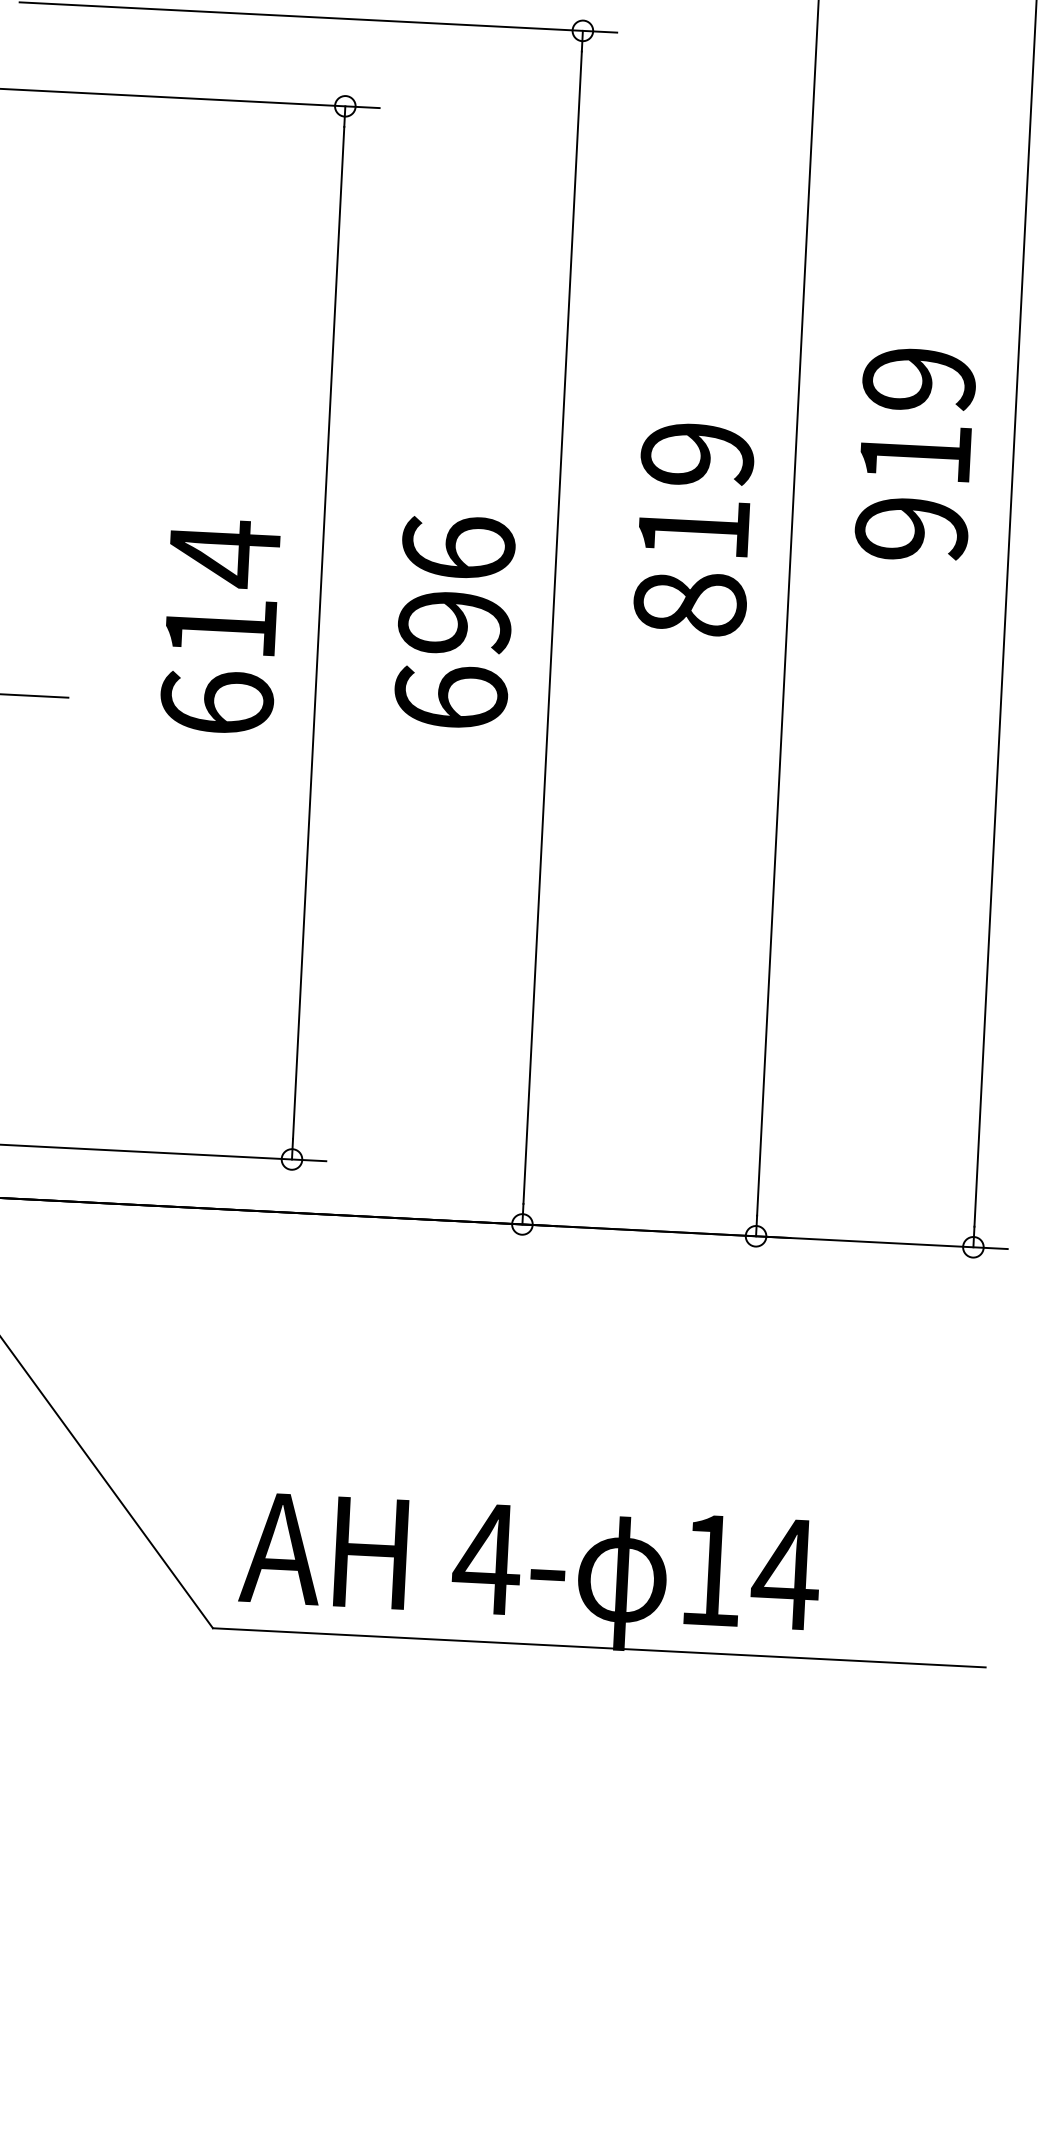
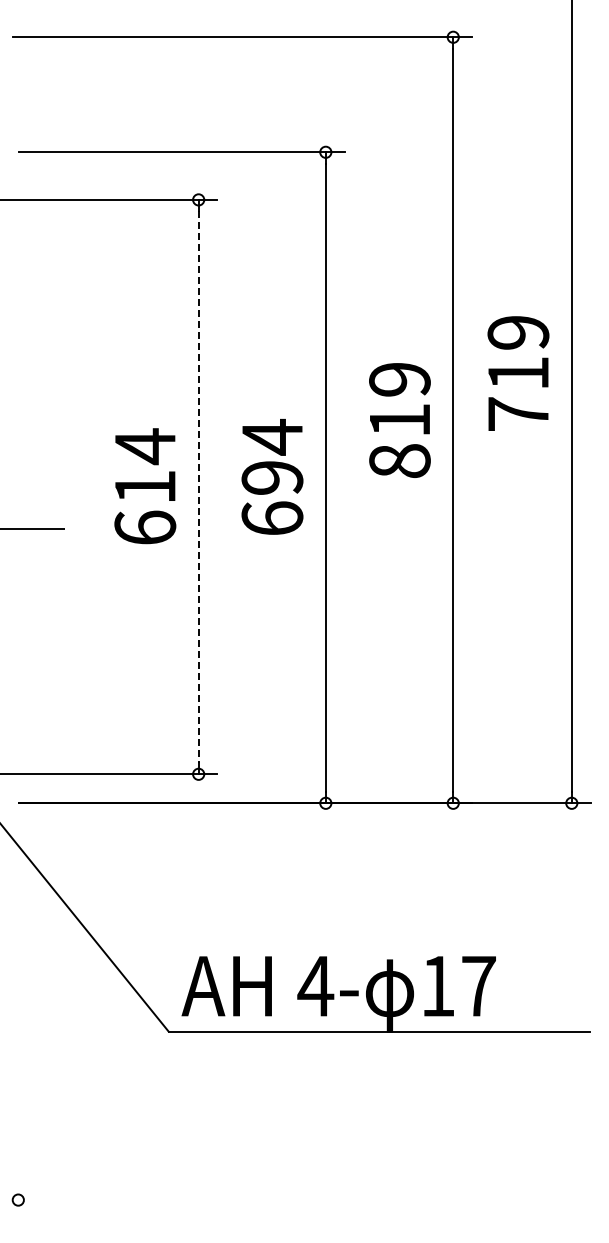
text: (911, 529) -> (518, 414), 919 -> 719
text: (458, 546) -> (272, 436), 696 -> 694
line: (318, 633) -> (198, 487), solid -> dashed
text: (785, 1574) -> (478, 986), 14 -> 17

